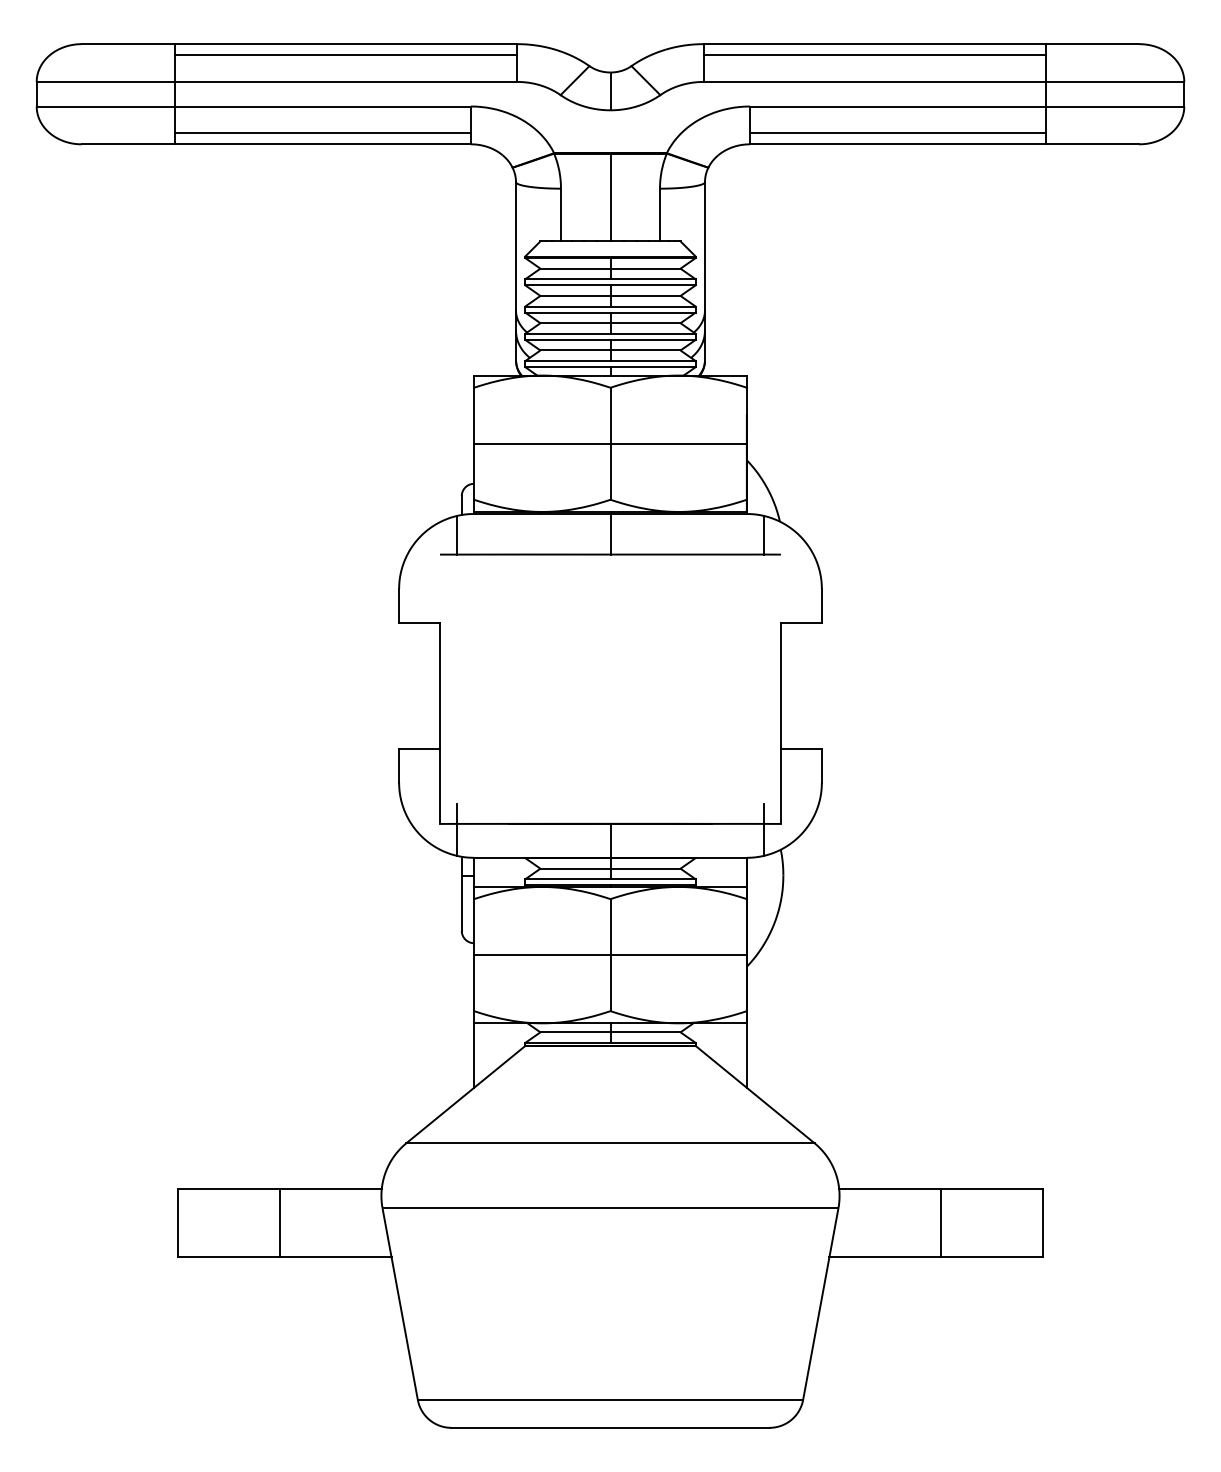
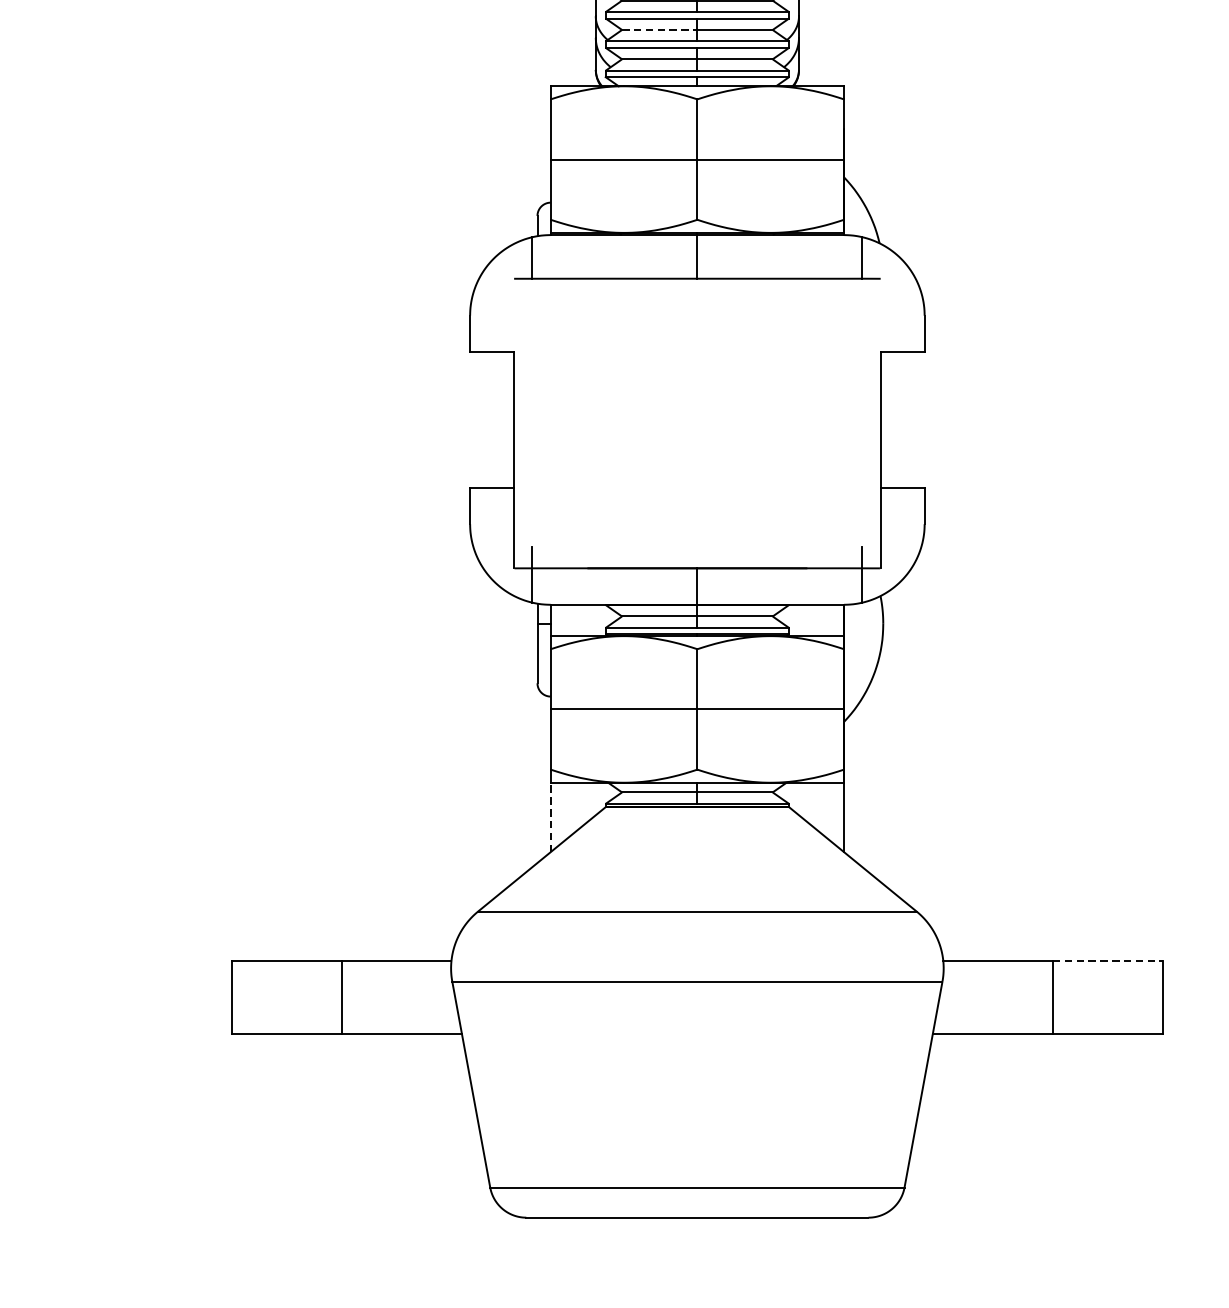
line: (575, 323) -> (659, 30), solid -> dashed
line: (474, 1055) -> (551, 817), solid -> dashed
line: (992, 1189) -> (1108, 961), solid -> dashed

